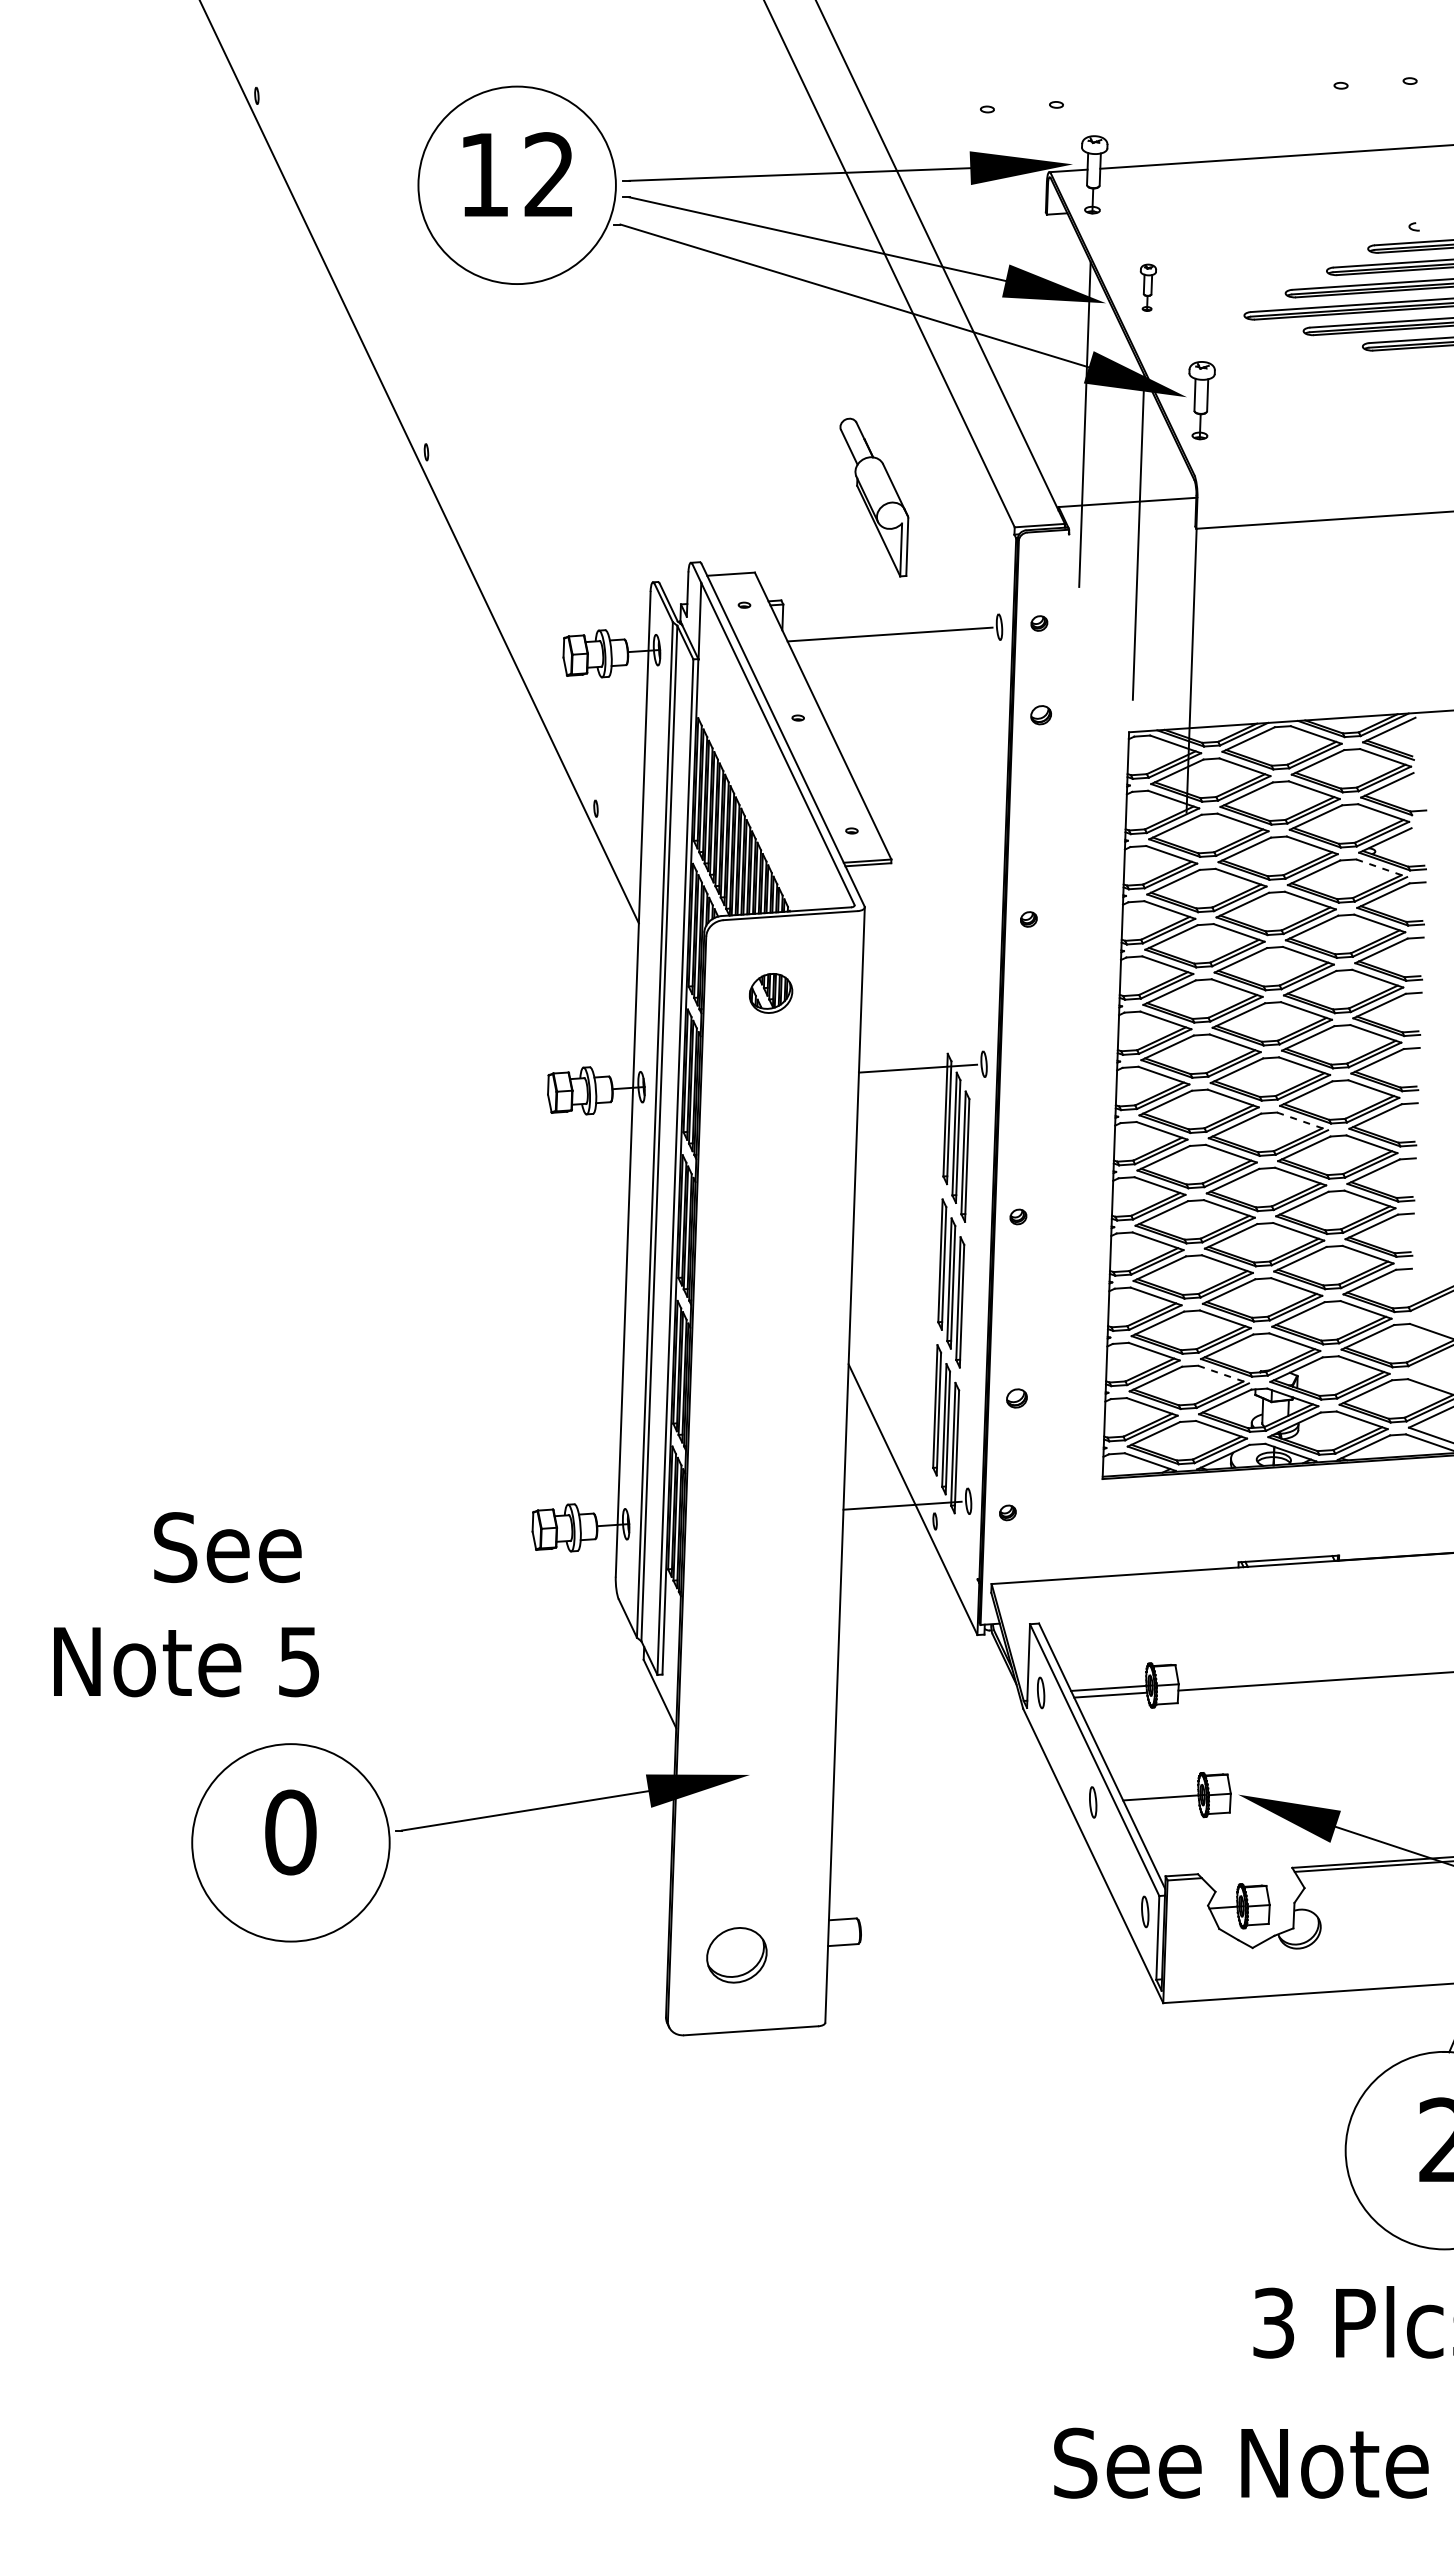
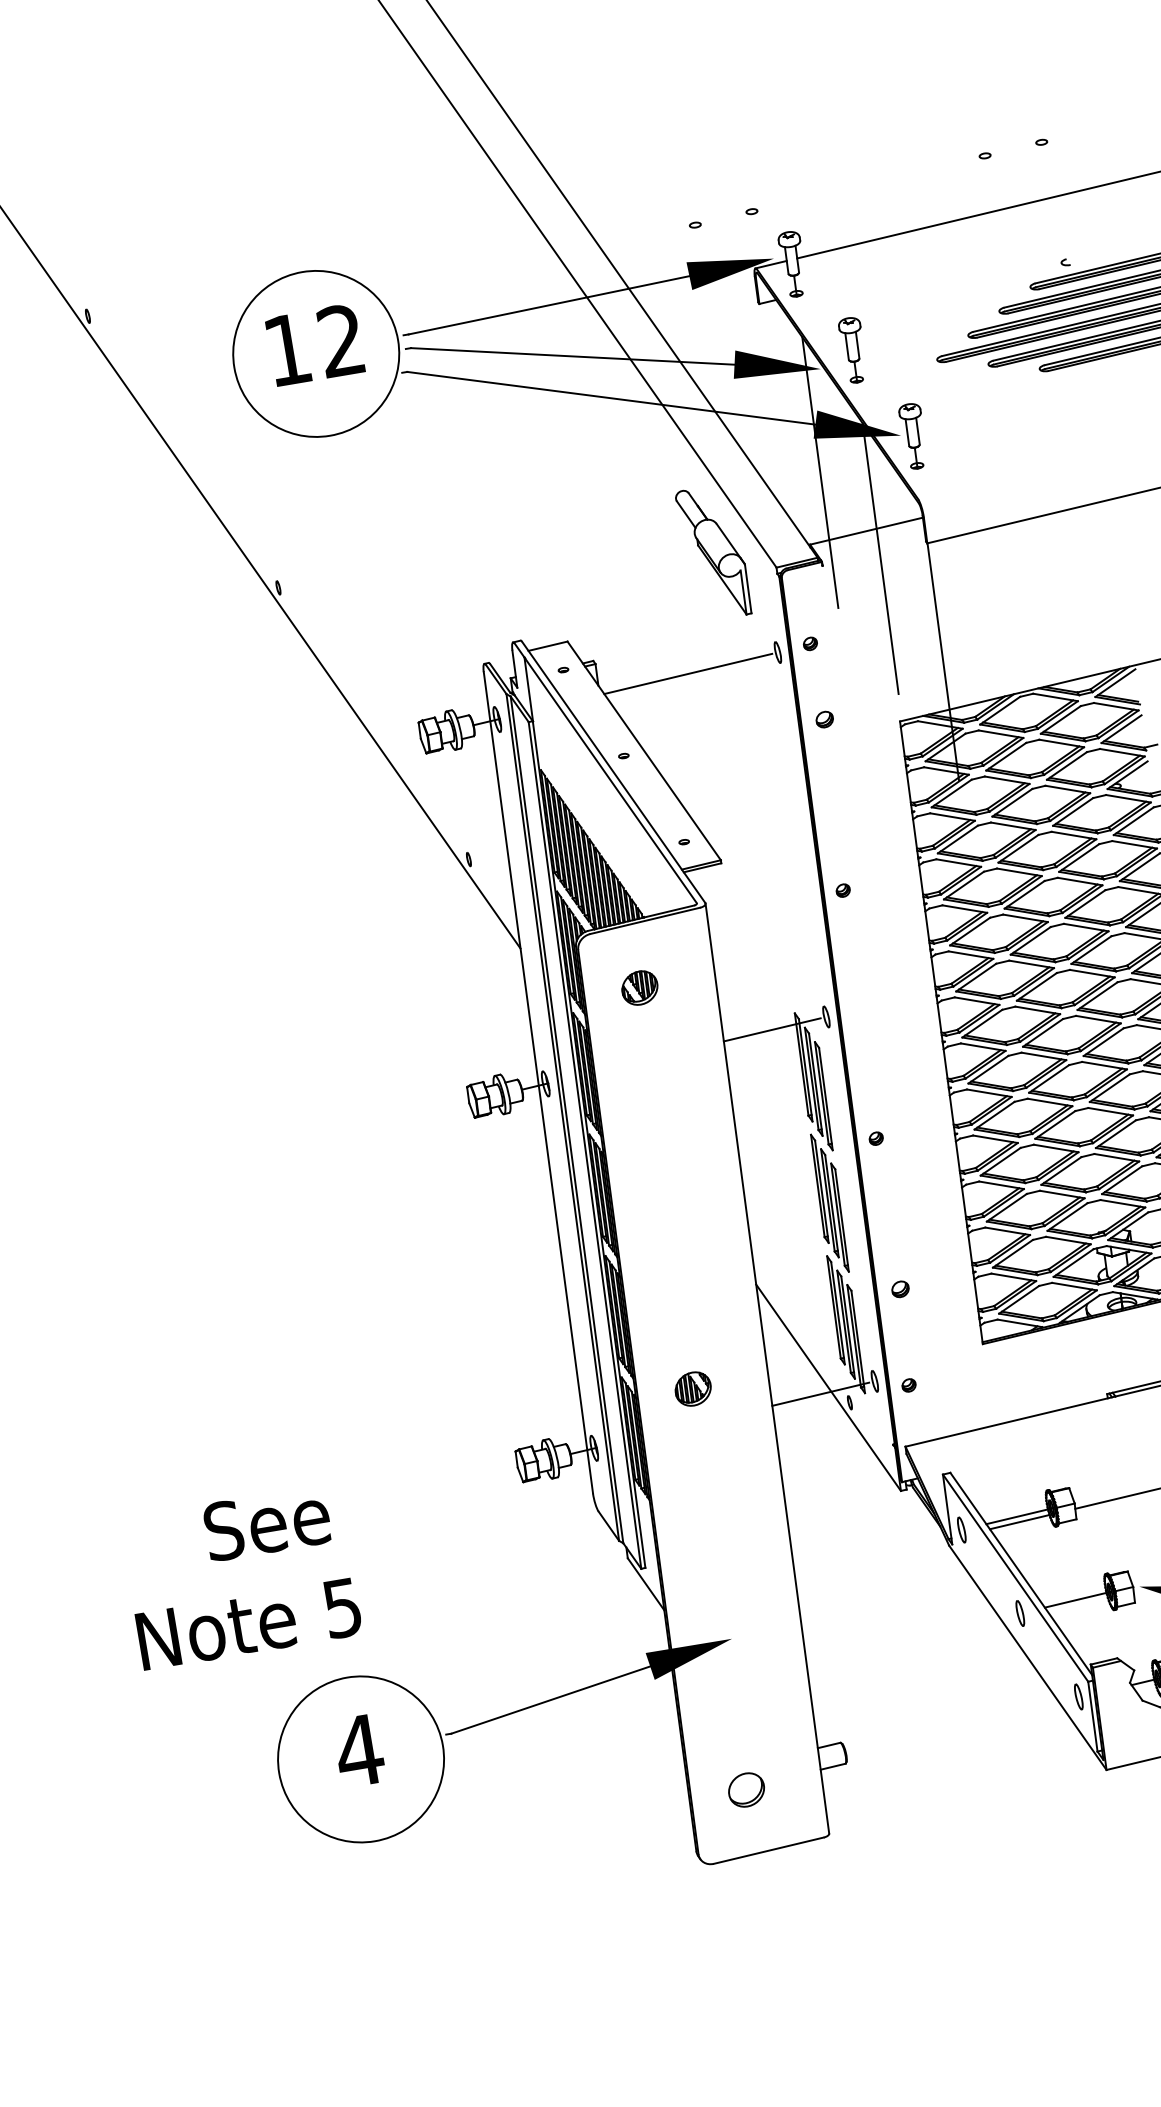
part: (1148, 287) -> (853, 350), size x1.67
part: (874, 497) -> (714, 552), moved
line: (1381, 868) -> (1128, 798), dashed -> solid
line: (1302, 1121) -> (1098, 1019), dashed -> solid
line: (1223, 1374) -> (1068, 1240), dashed -> solid
part: (754, 1473) -> (693, 1388), added
text: (290, 1832) -> (359, 1750), 0 -> 4
part: (737, 1954) -> (746, 1789), size x0.71

